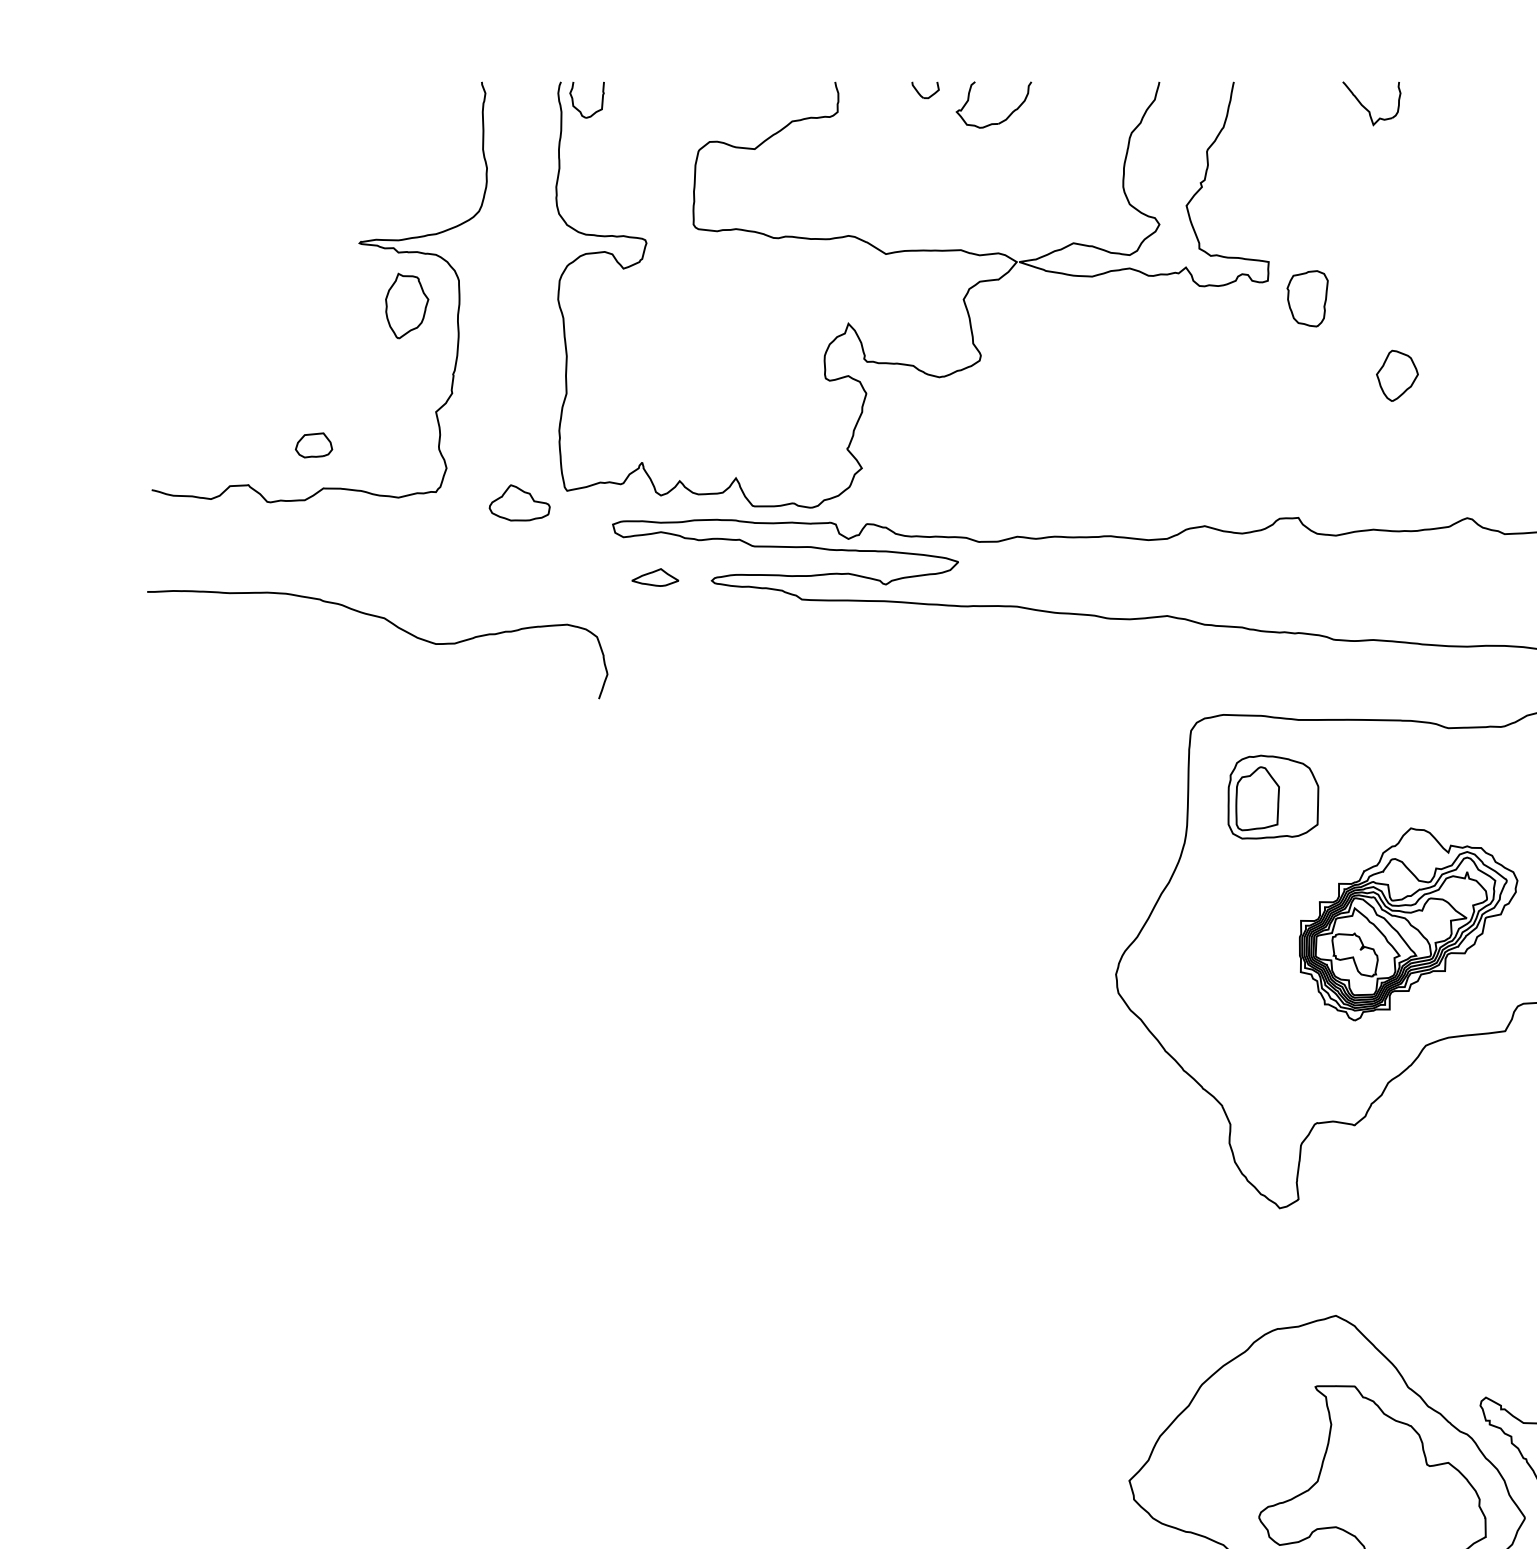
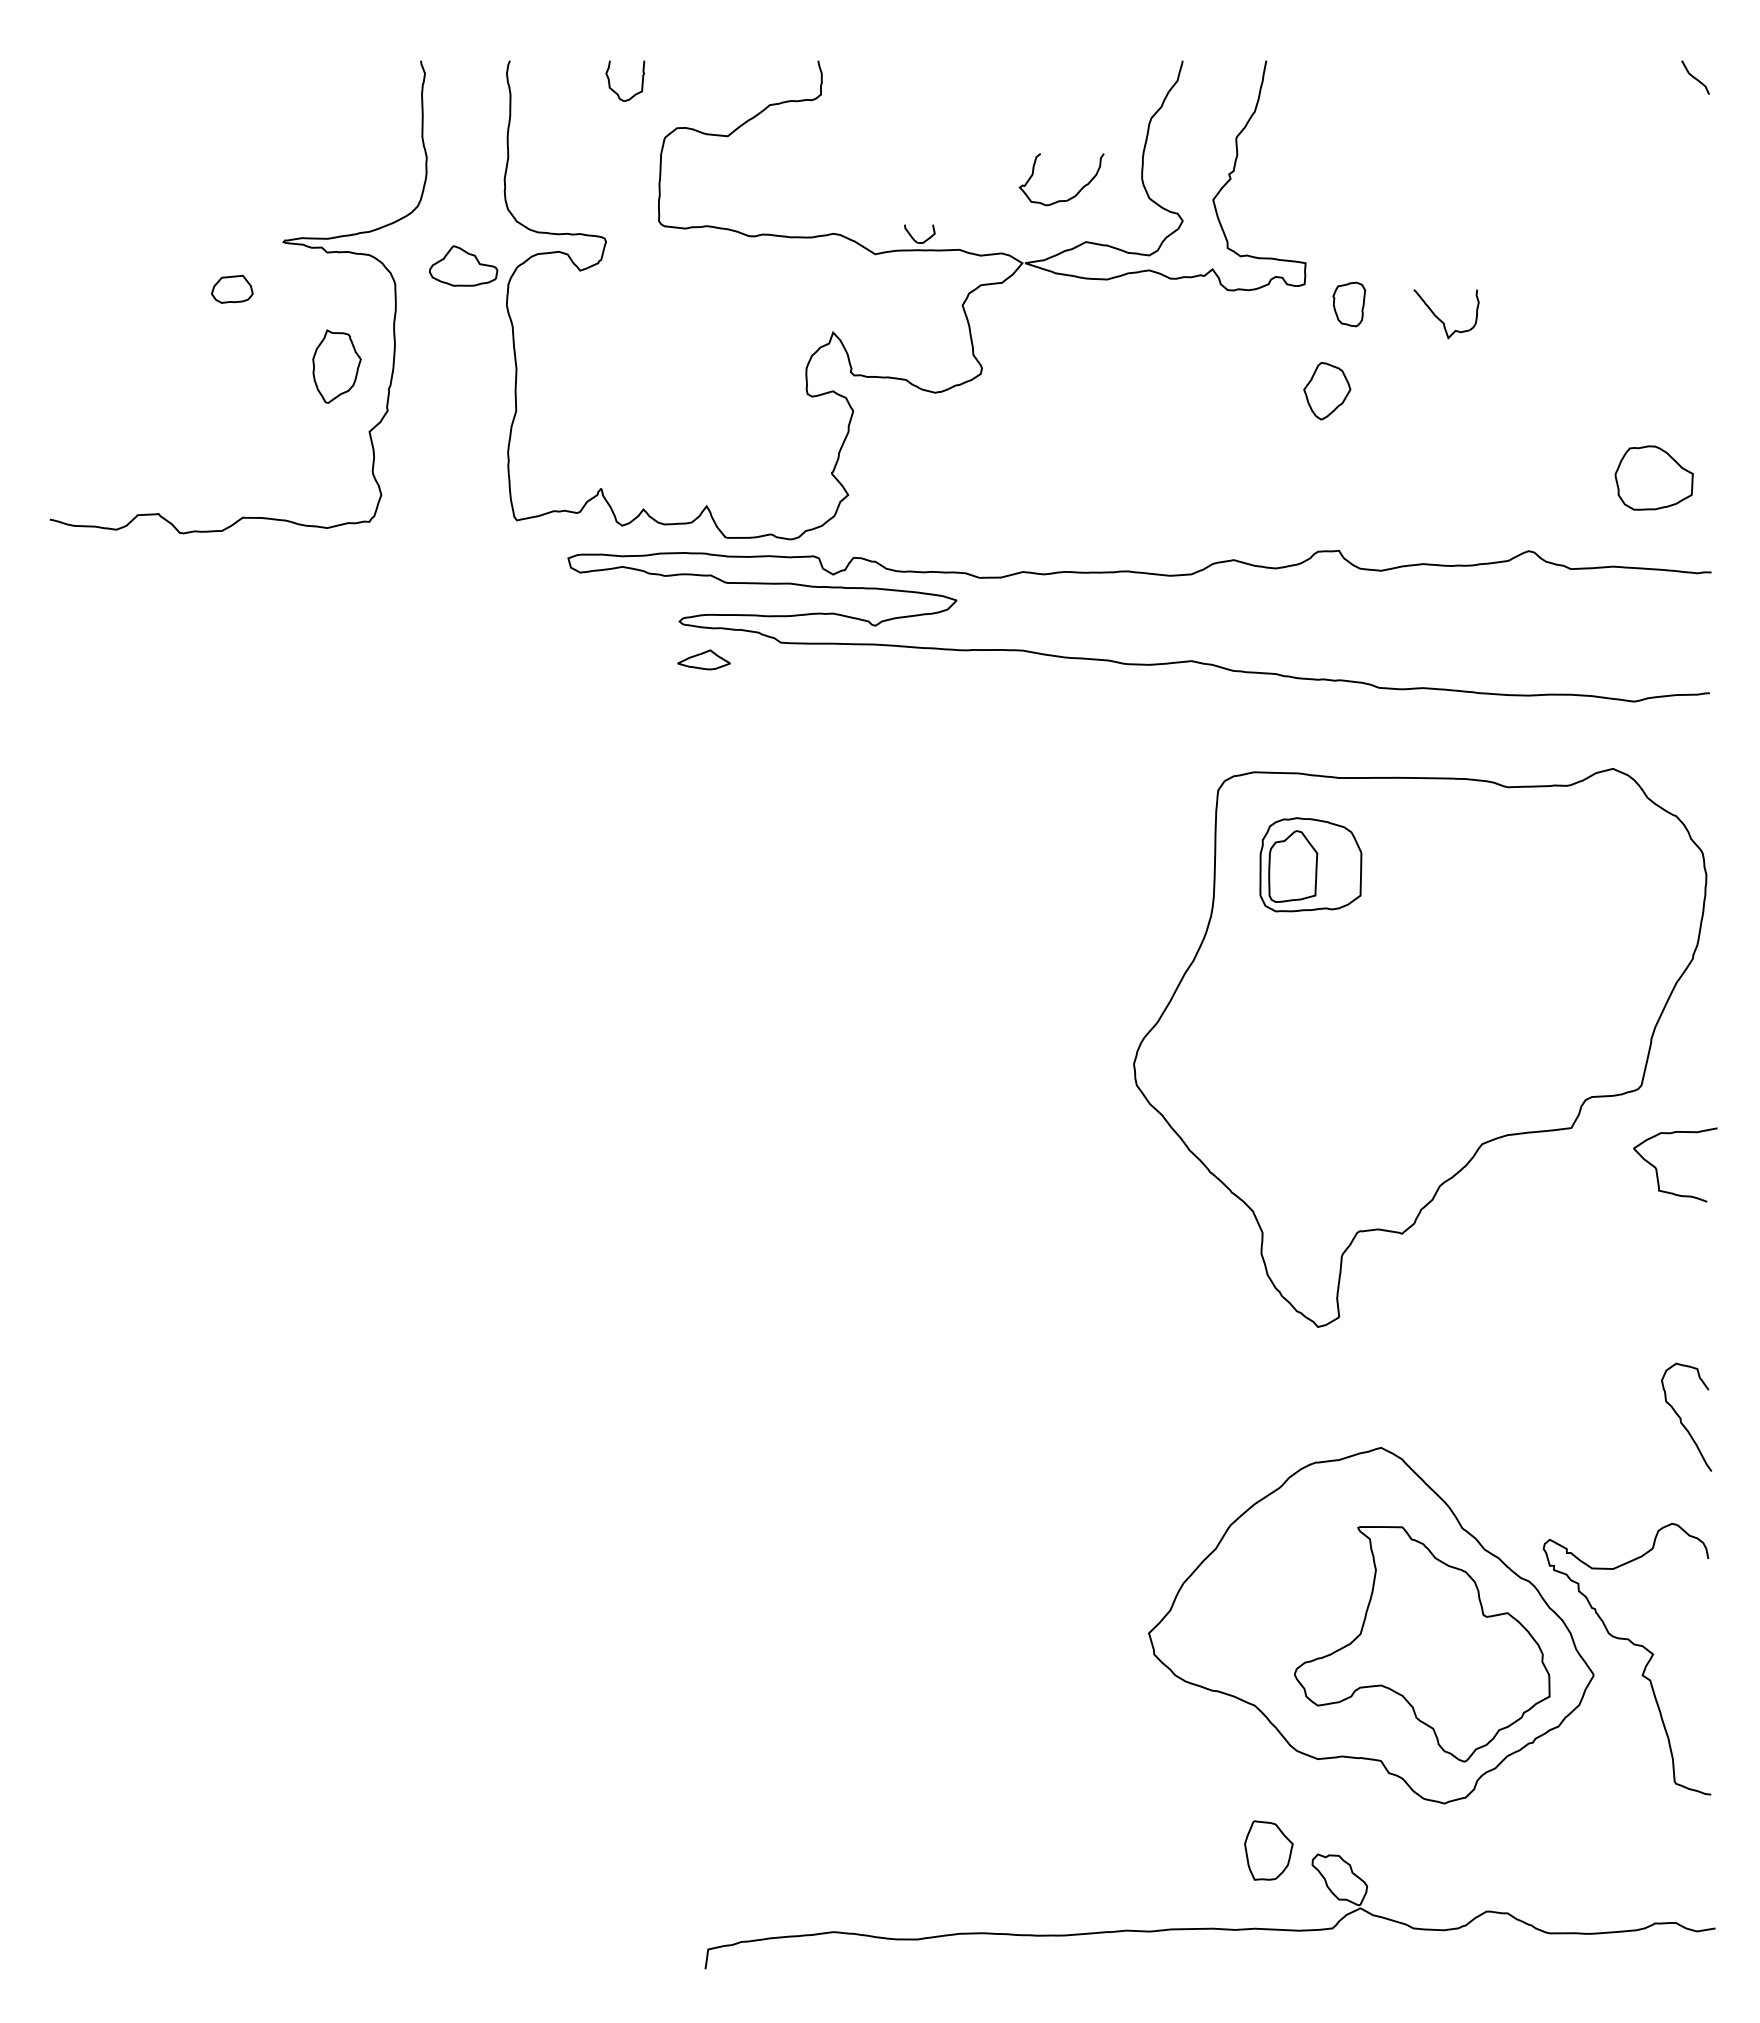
part: (920, 94) -> (914, 238), moved
part: (1369, 110) -> (1443, 321), moved
part: (581, 111) -> (618, 93), moved
part: (1001, 120) -> (1070, 197), moved
part: (1306, 298) -> (1348, 304), size x0.7
part: (406, 305) -> (336, 366), moved
part: (1397, 376) -> (1327, 391), moved
part: (314, 444) -> (232, 288), moved
part: (519, 502) -> (463, 265), moved
part: (654, 577) -> (703, 659), moved
curve: (391, 624) -> (319, 670), removed
part: (1408, 924) -> (1462, 1007), removed

